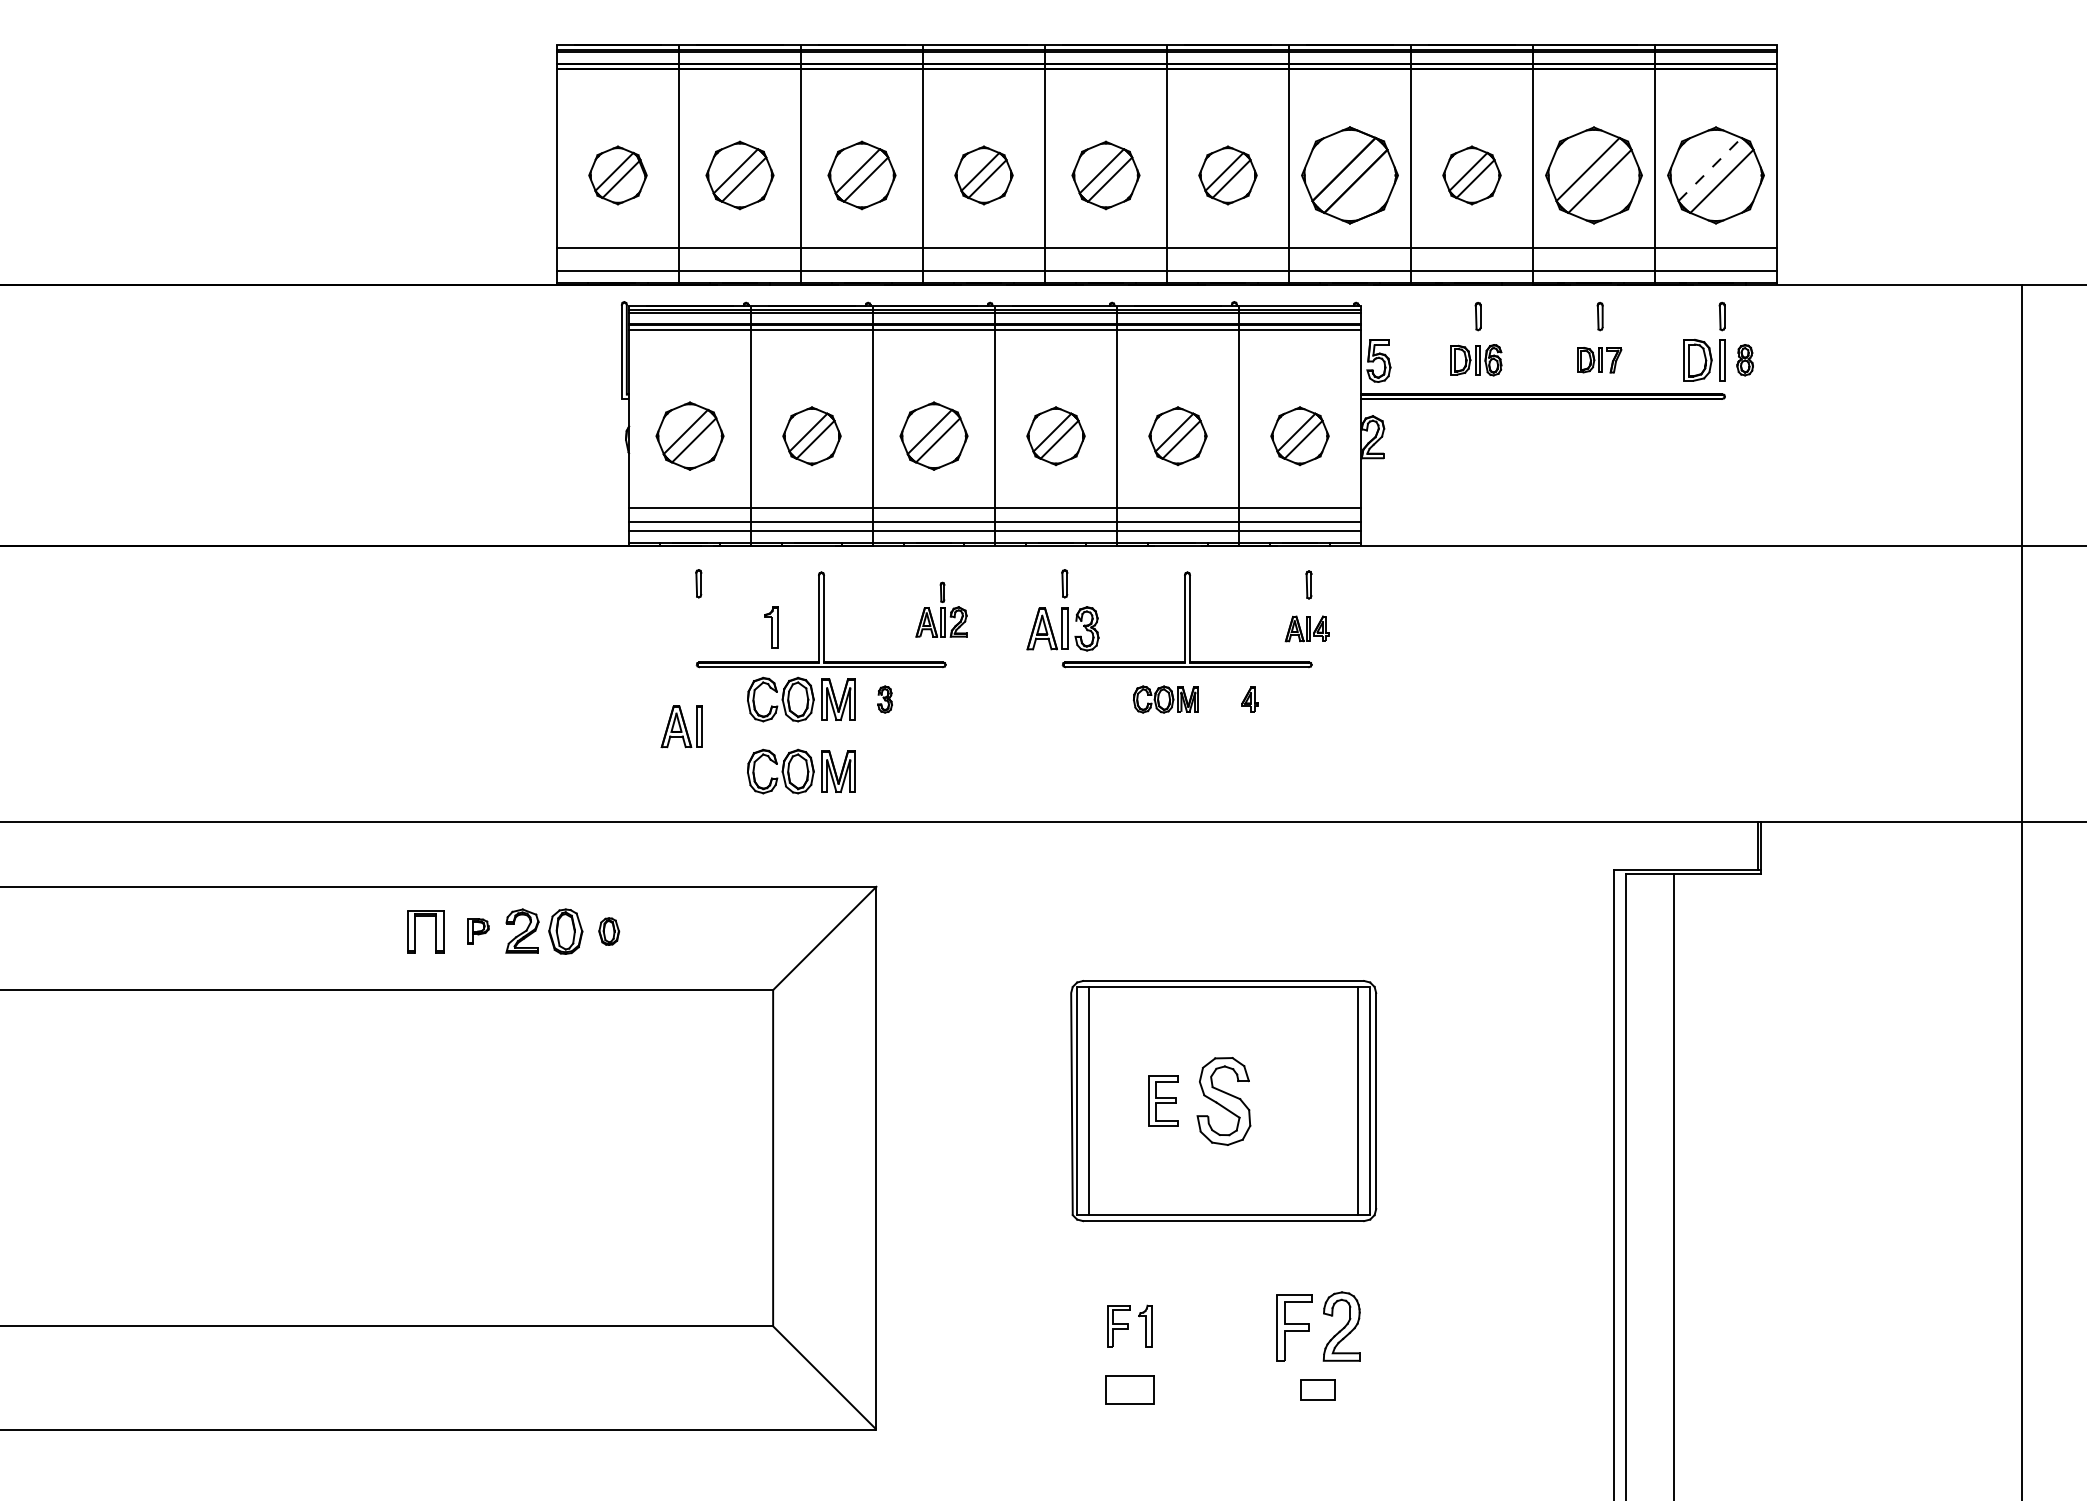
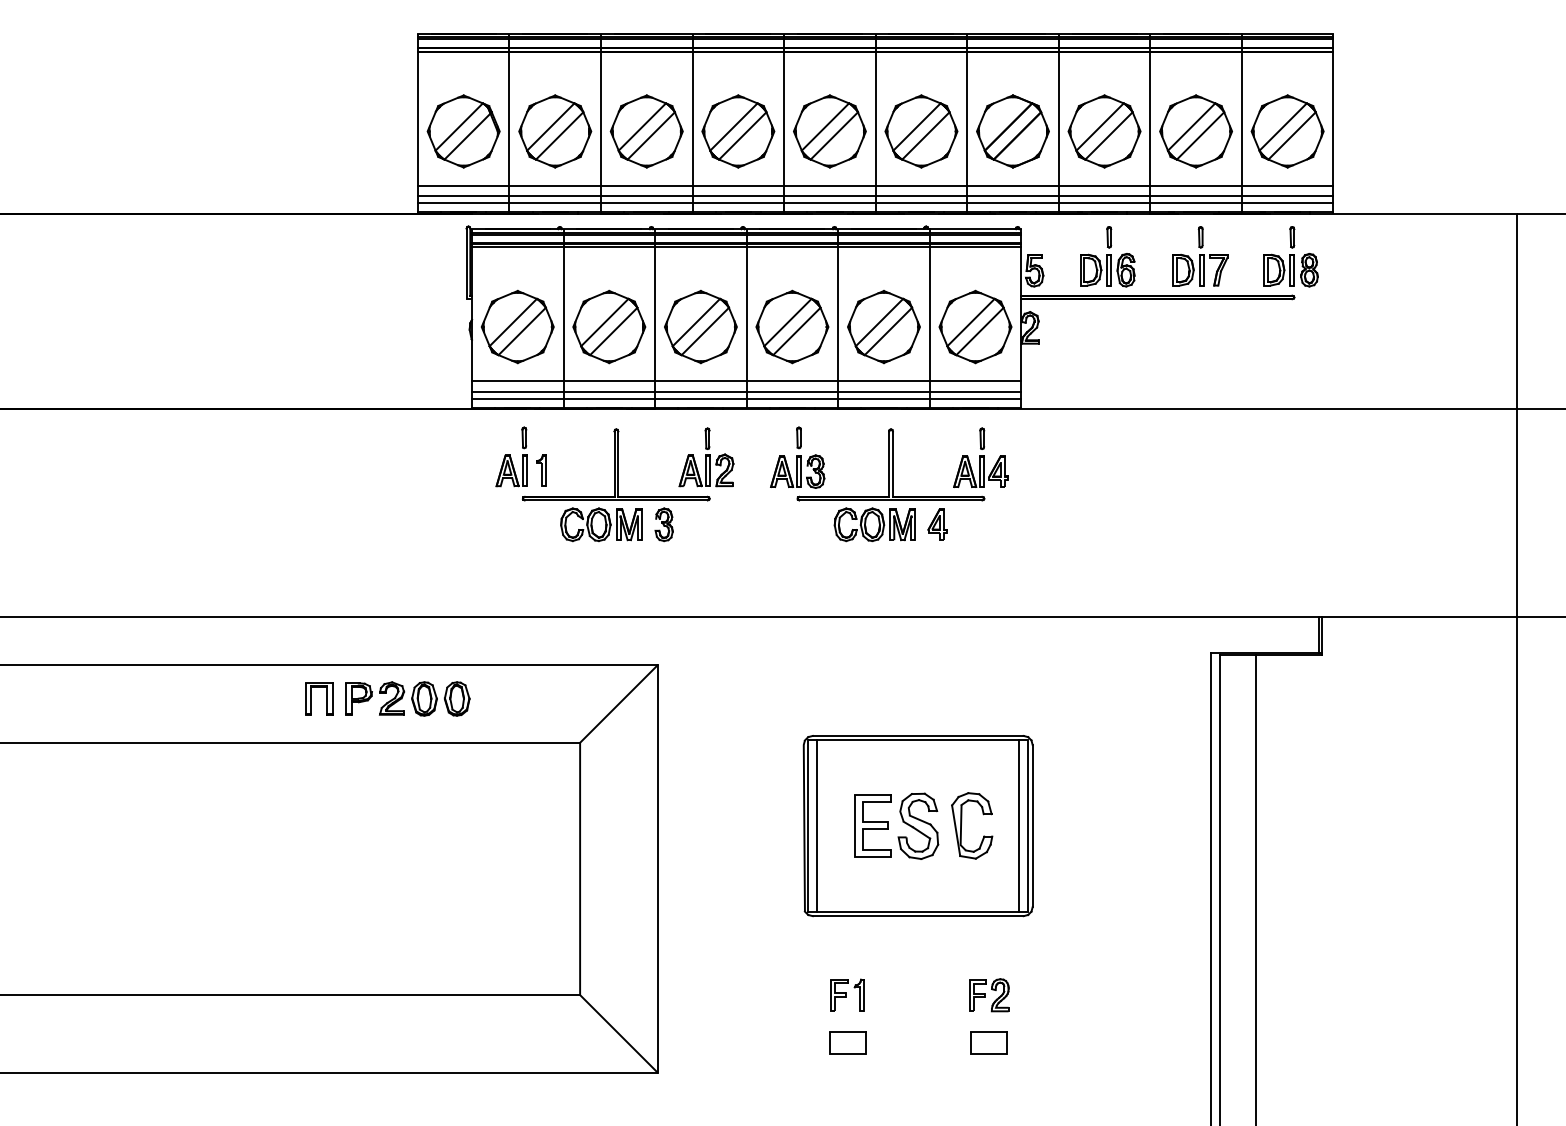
line: (1710, 169) -> (1283, 127), dashed -> solid
part: (617, 175) -> (463, 131), size x1.67
part: (739, 175) -> (554, 131), size x1.43
part: (861, 175) -> (646, 131), size x1.43
part: (983, 175) -> (737, 131), size x1.67
part: (1105, 175) -> (829, 131), size x1.43
part: (1227, 175) -> (921, 131), size x1.67
part: (1471, 175) -> (1104, 131), size x1.67
line: (1167, 261) -> (876, 196), added
part: (1476, 359) -> (1107, 269), size x1.43
part: (1599, 359) -> (1200, 269), size x1.67
part: (1745, 359) -> (1309, 269), size x1.43
part: (689, 436) -> (517, 327), size x1.43
part: (811, 436) -> (608, 327), size x1.67
part: (933, 436) -> (700, 327), size x1.43
part: (1055, 436) -> (792, 327), size x1.67
part: (1177, 436) -> (883, 327), size x1.67
part: (1299, 436) -> (975, 327), size x1.67
part: (941, 609) -> (706, 457), size x1.43
part: (771, 627) -> (541, 470), moved
part: (1307, 628) -> (981, 471), size x1.67
part: (884, 699) -> (663, 524), size x1.67
part: (1165, 699) -> (874, 524), size x1.67
part: (1249, 699) -> (937, 524), size x1.67
part: (681, 726) -> (511, 470), moved
part: (801, 771) -> (601, 578), removed
part: (478, 931) -> (359, 698), size x1.67
part: (608, 931) -> (456, 698), size x1.67
part: (1281, 1100) -> (961, 825), added
part: (1163, 1101) -> (873, 826), size x1.67
part: (1318, 1326) -> (989, 995), size x0.62
part: (1317, 1389) -> (988, 1042), size x1.43

